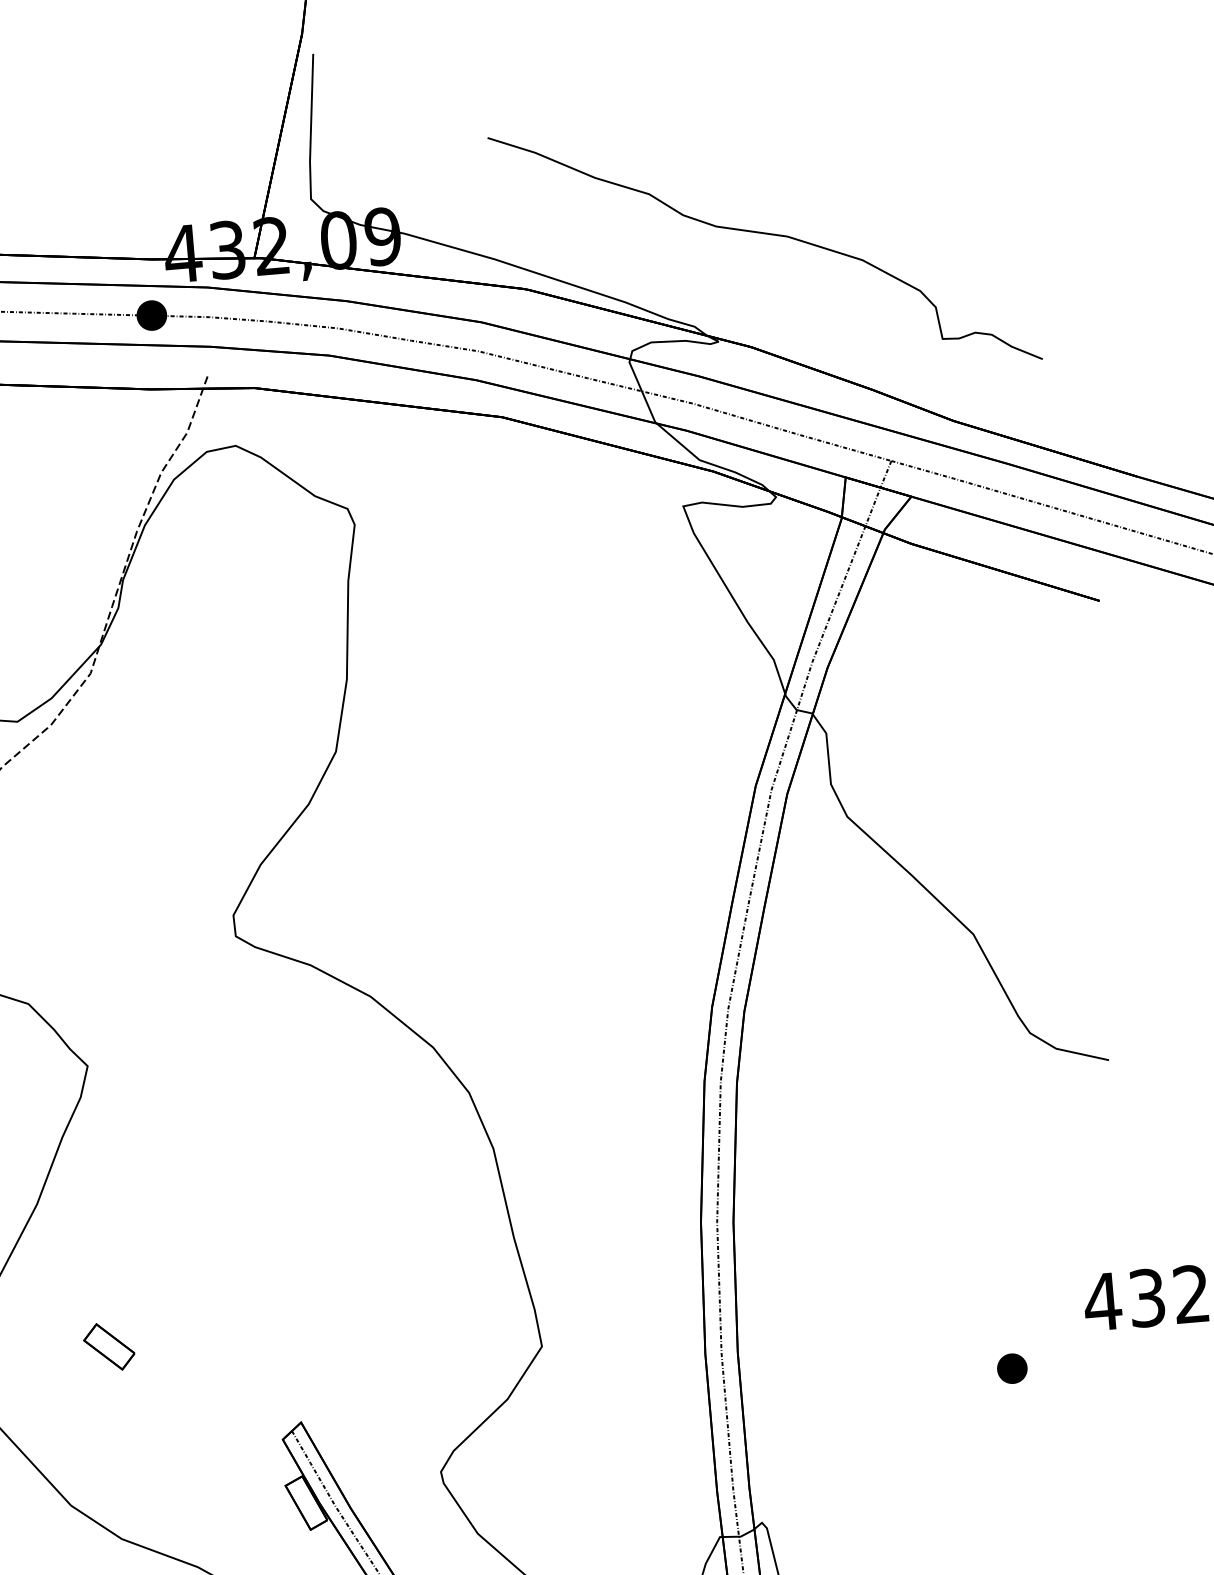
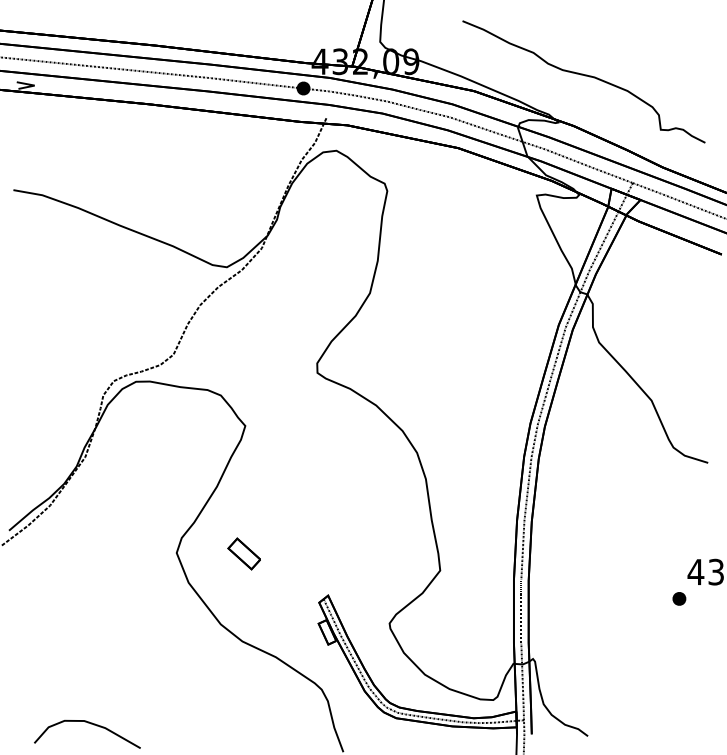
part: (107, 1346) -> (243, 553), size x1.43
part: (1012, 1367) -> (679, 598), moved

